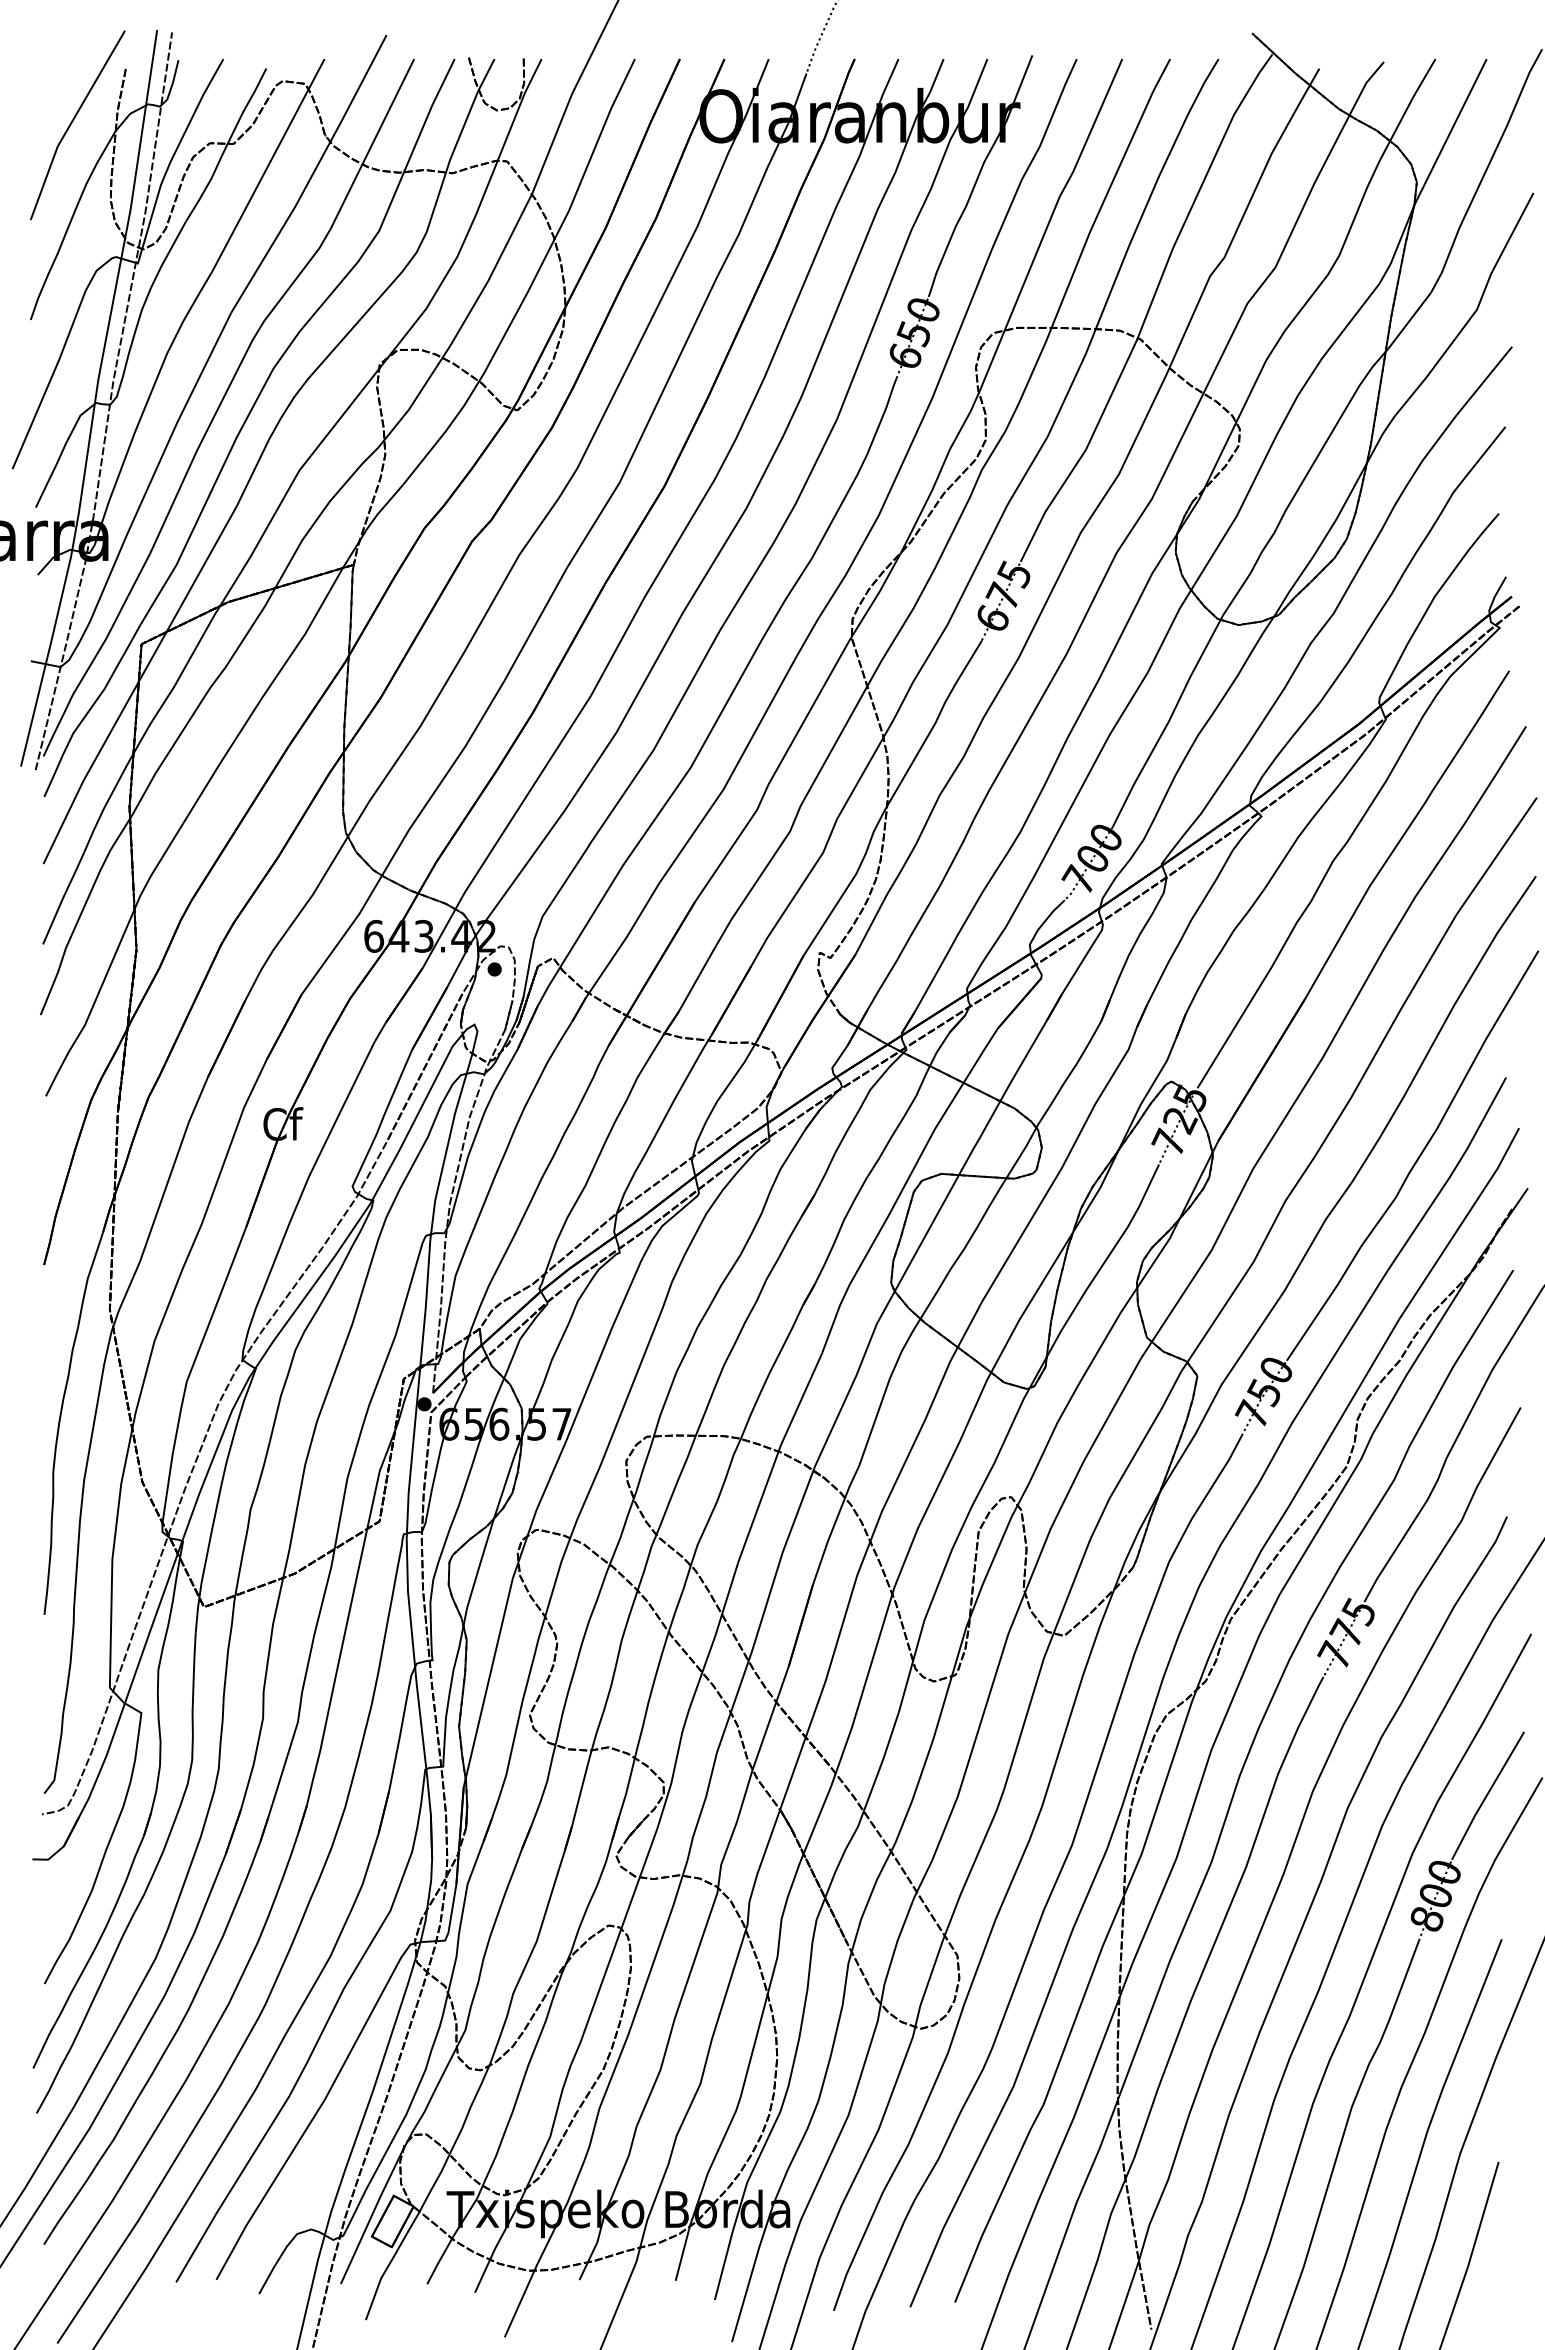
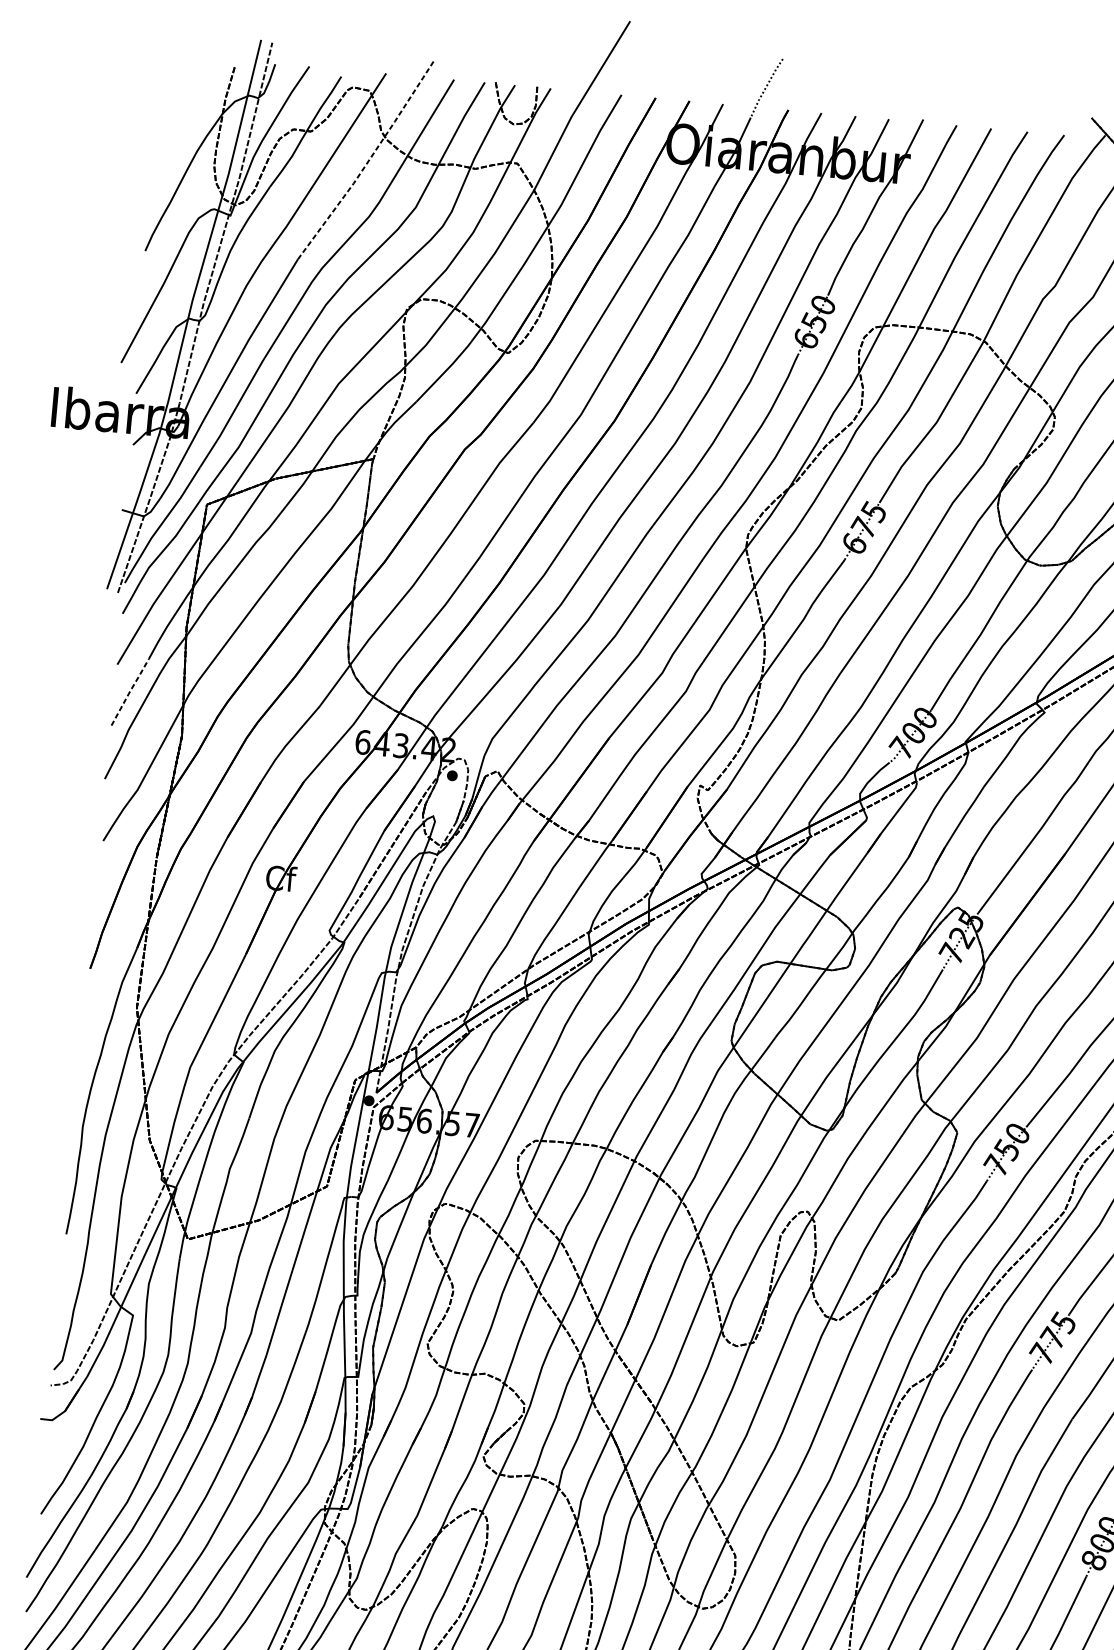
line: (72, 123) -> (190, 104), removed
line: (312, 175) -> (368, 160), solid -> dashed
line: (63, 897) -> (130, 691), solid -> dashed

